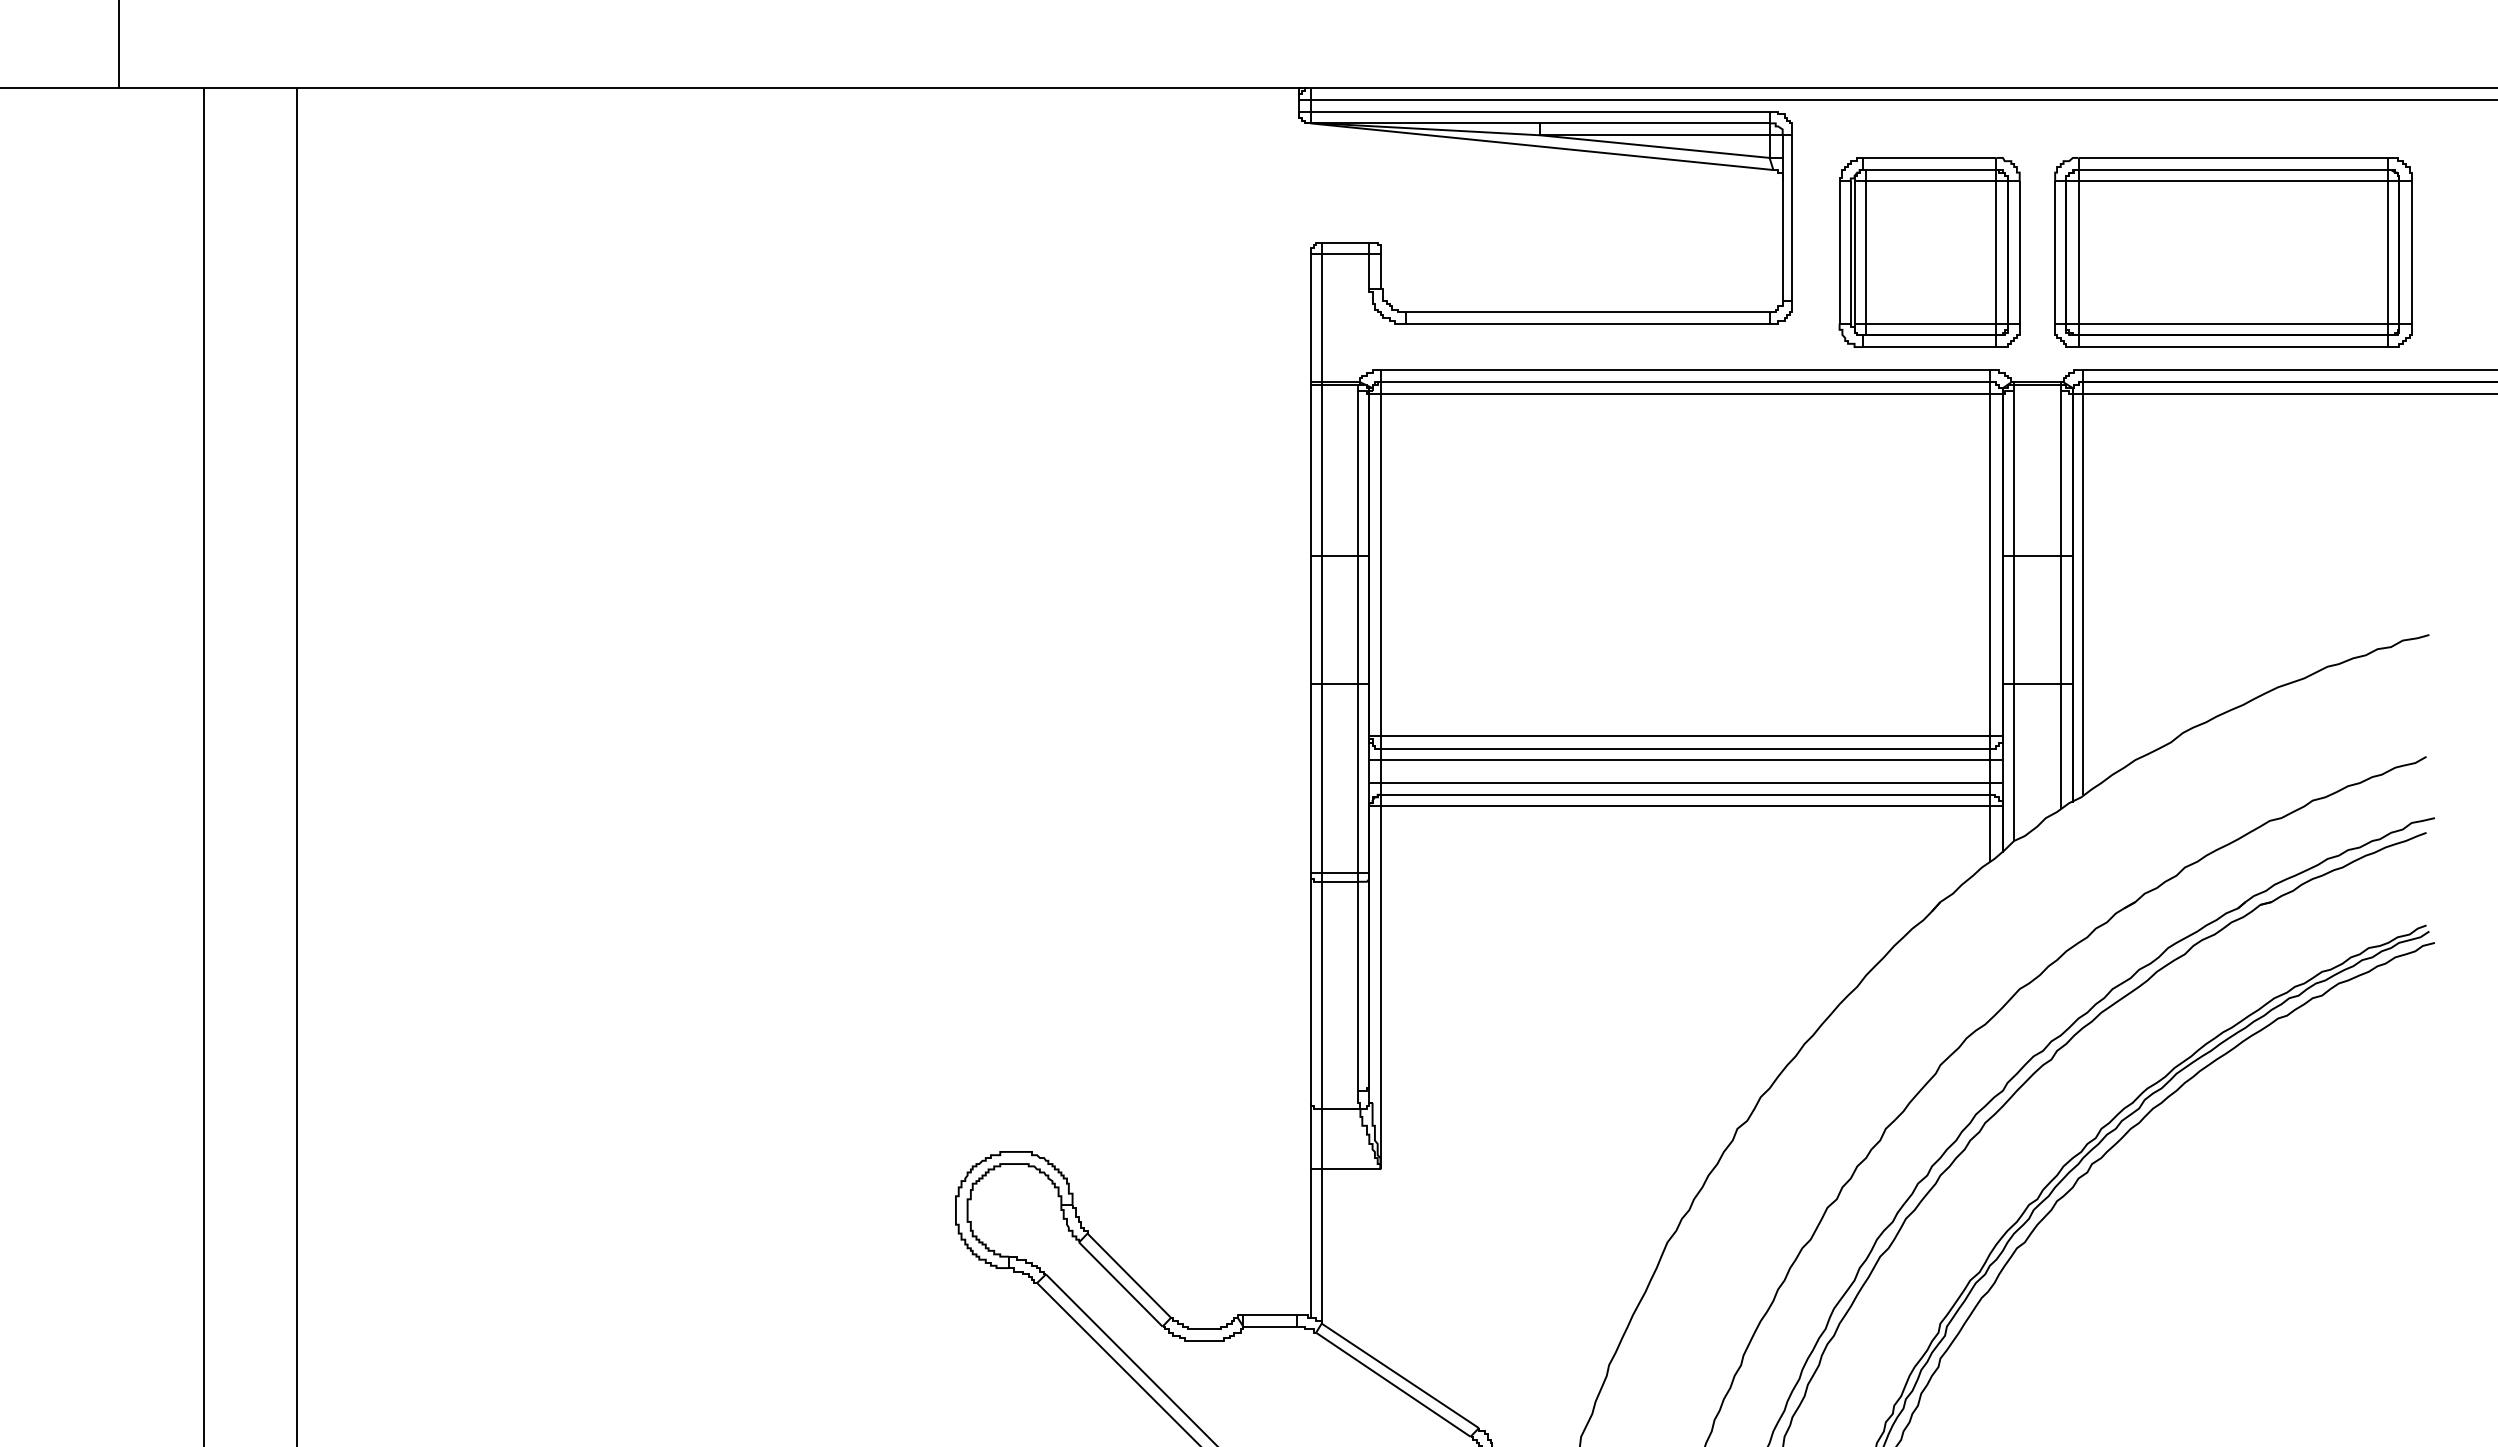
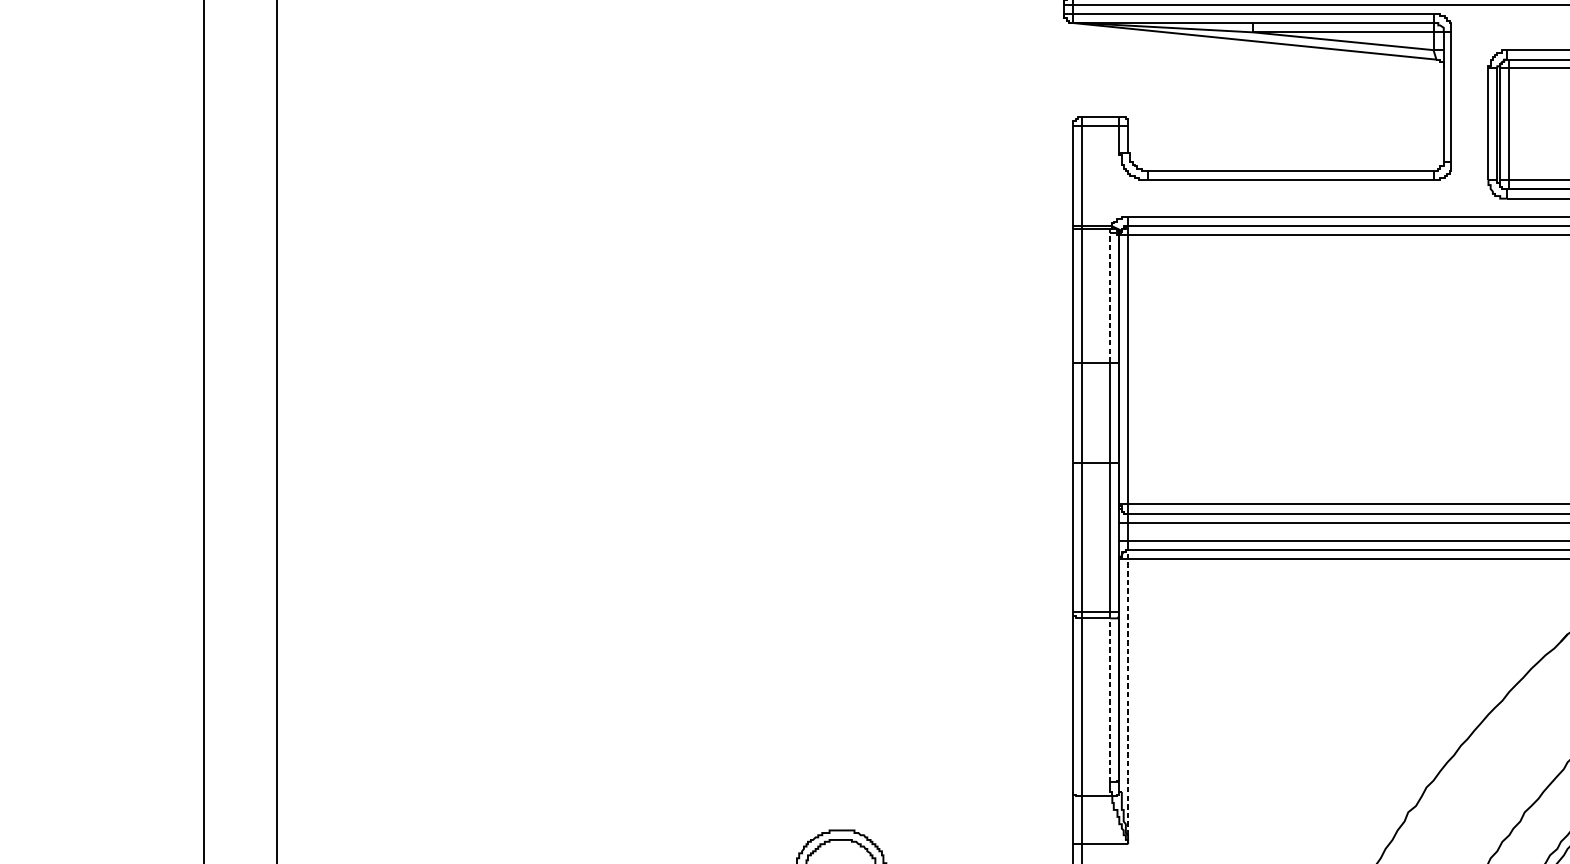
line: (1357, 473) -> (1110, 297), solid -> dashed
line: (1380, 981) -> (1128, 696), solid -> dashed
line: (1357, 986) -> (1110, 700), solid -> dashed

